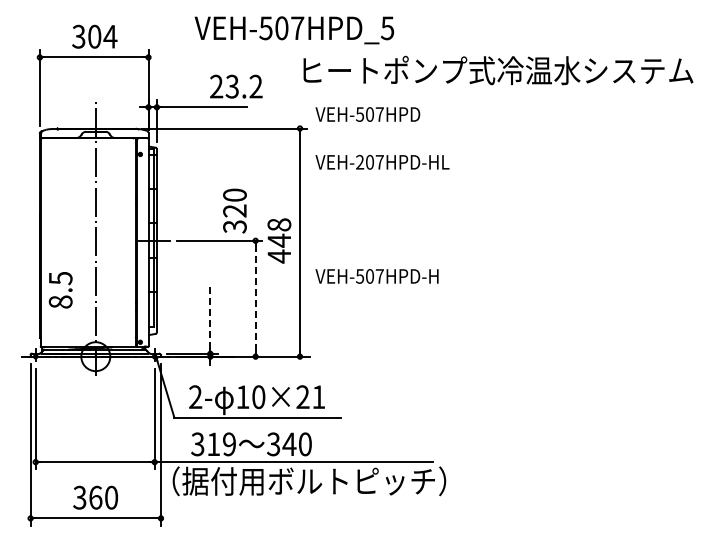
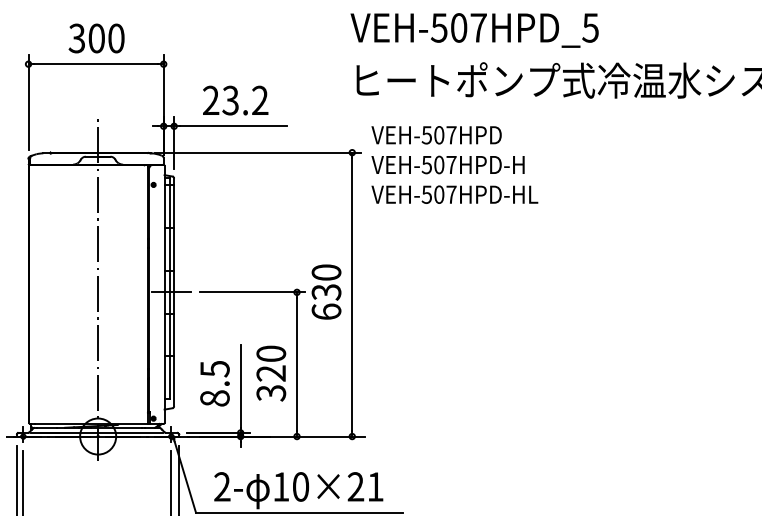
text: (294, 30) -> (474, 30), moved
text: (110, 36) -> (116, 38), 304 -> 300
text: (236, 86) -> (235, 100), moved
text: (360, 161) -> (427, 193), VEH-207HPD-HL -> VEH-507HPD-HL
text: (234, 210) -> (270, 372), moved
text: (279, 240) -> (326, 291), 448 -> 630
text: (376, 276) -> (447, 165), moved
text: (60, 290) -> (214, 384), moved
line: (255, 298) -> (296, 364), dashed -> solid
line: (210, 315) -> (240, 385), dashed -> solid

